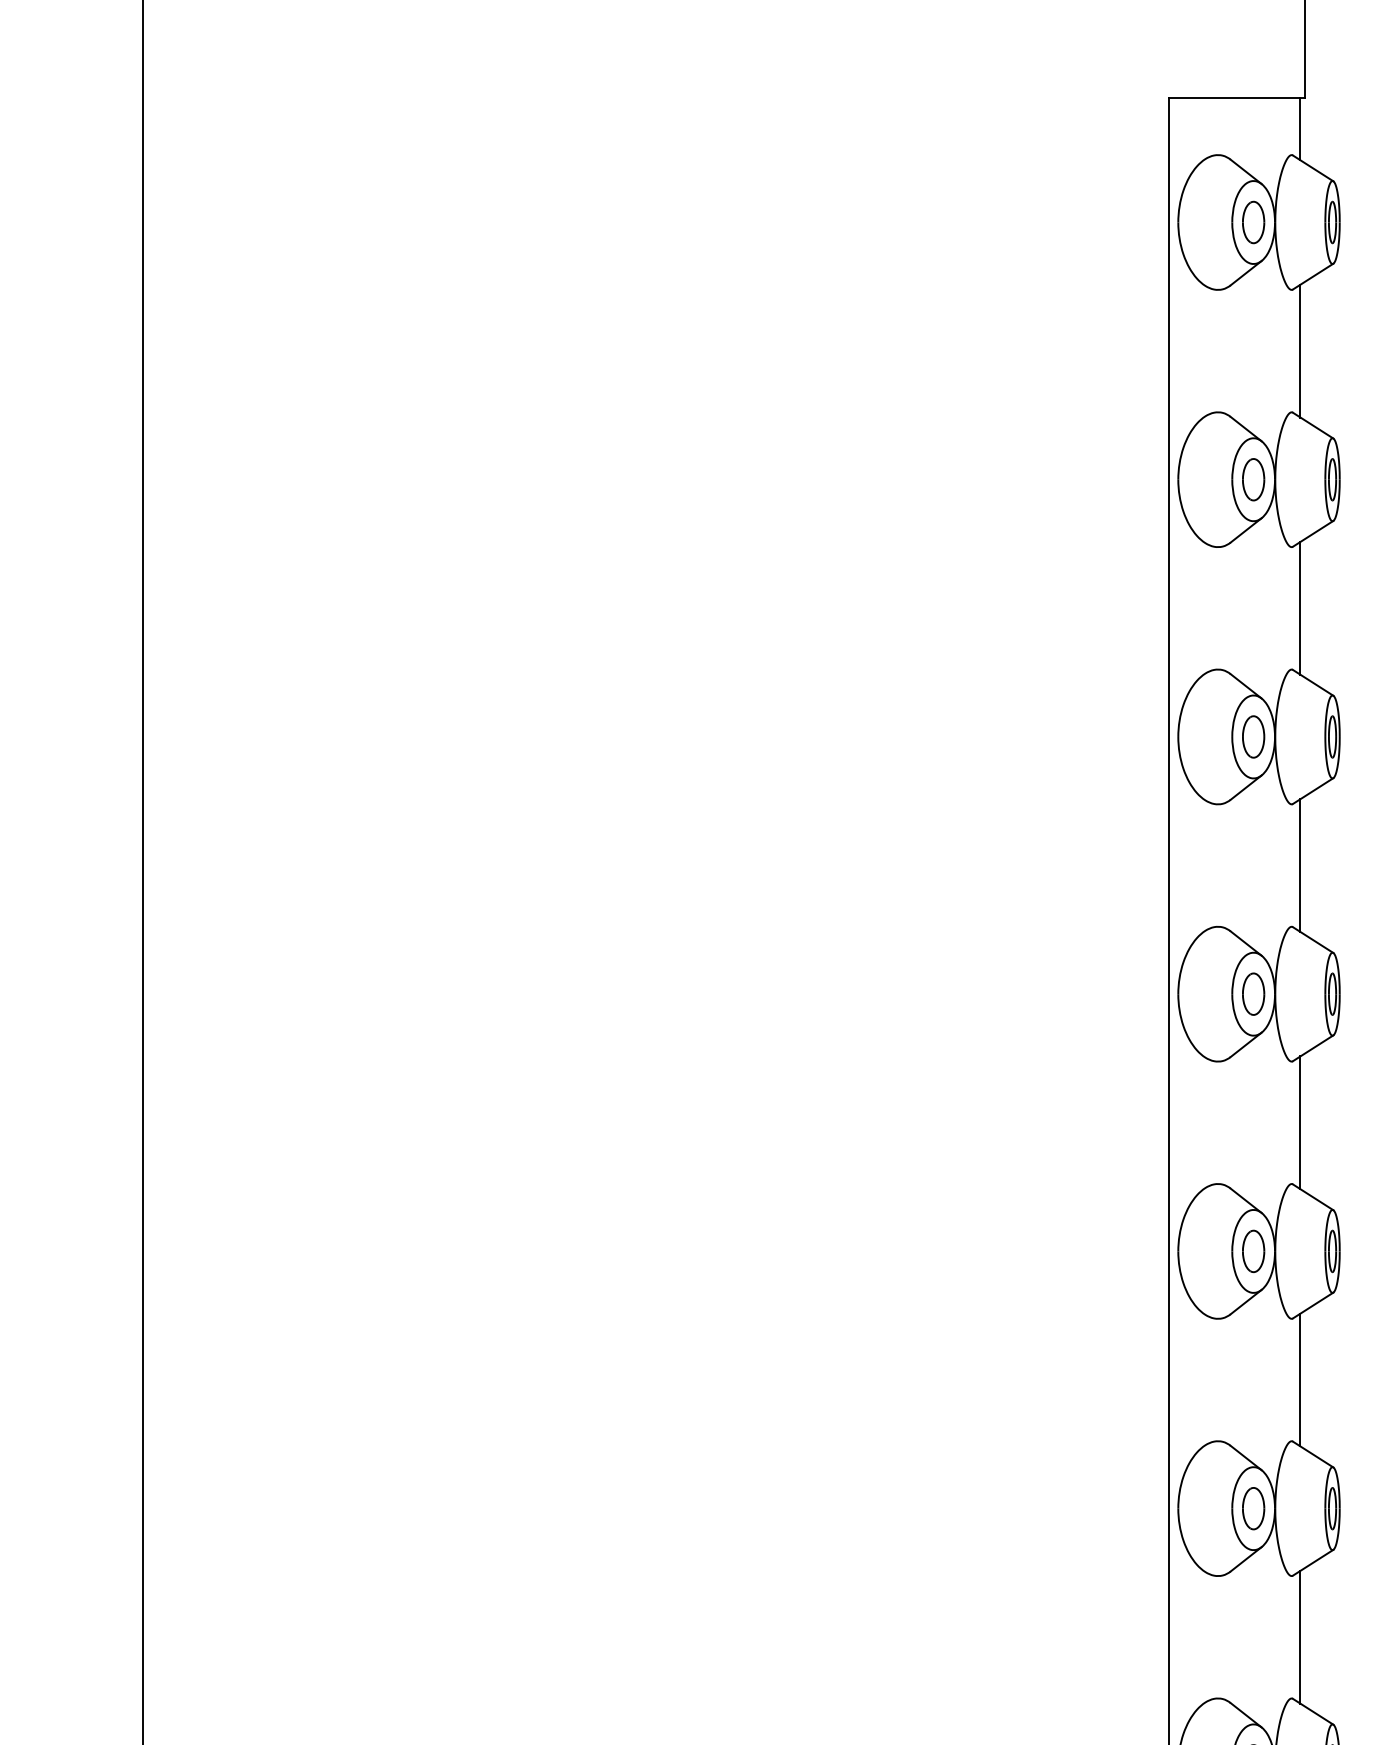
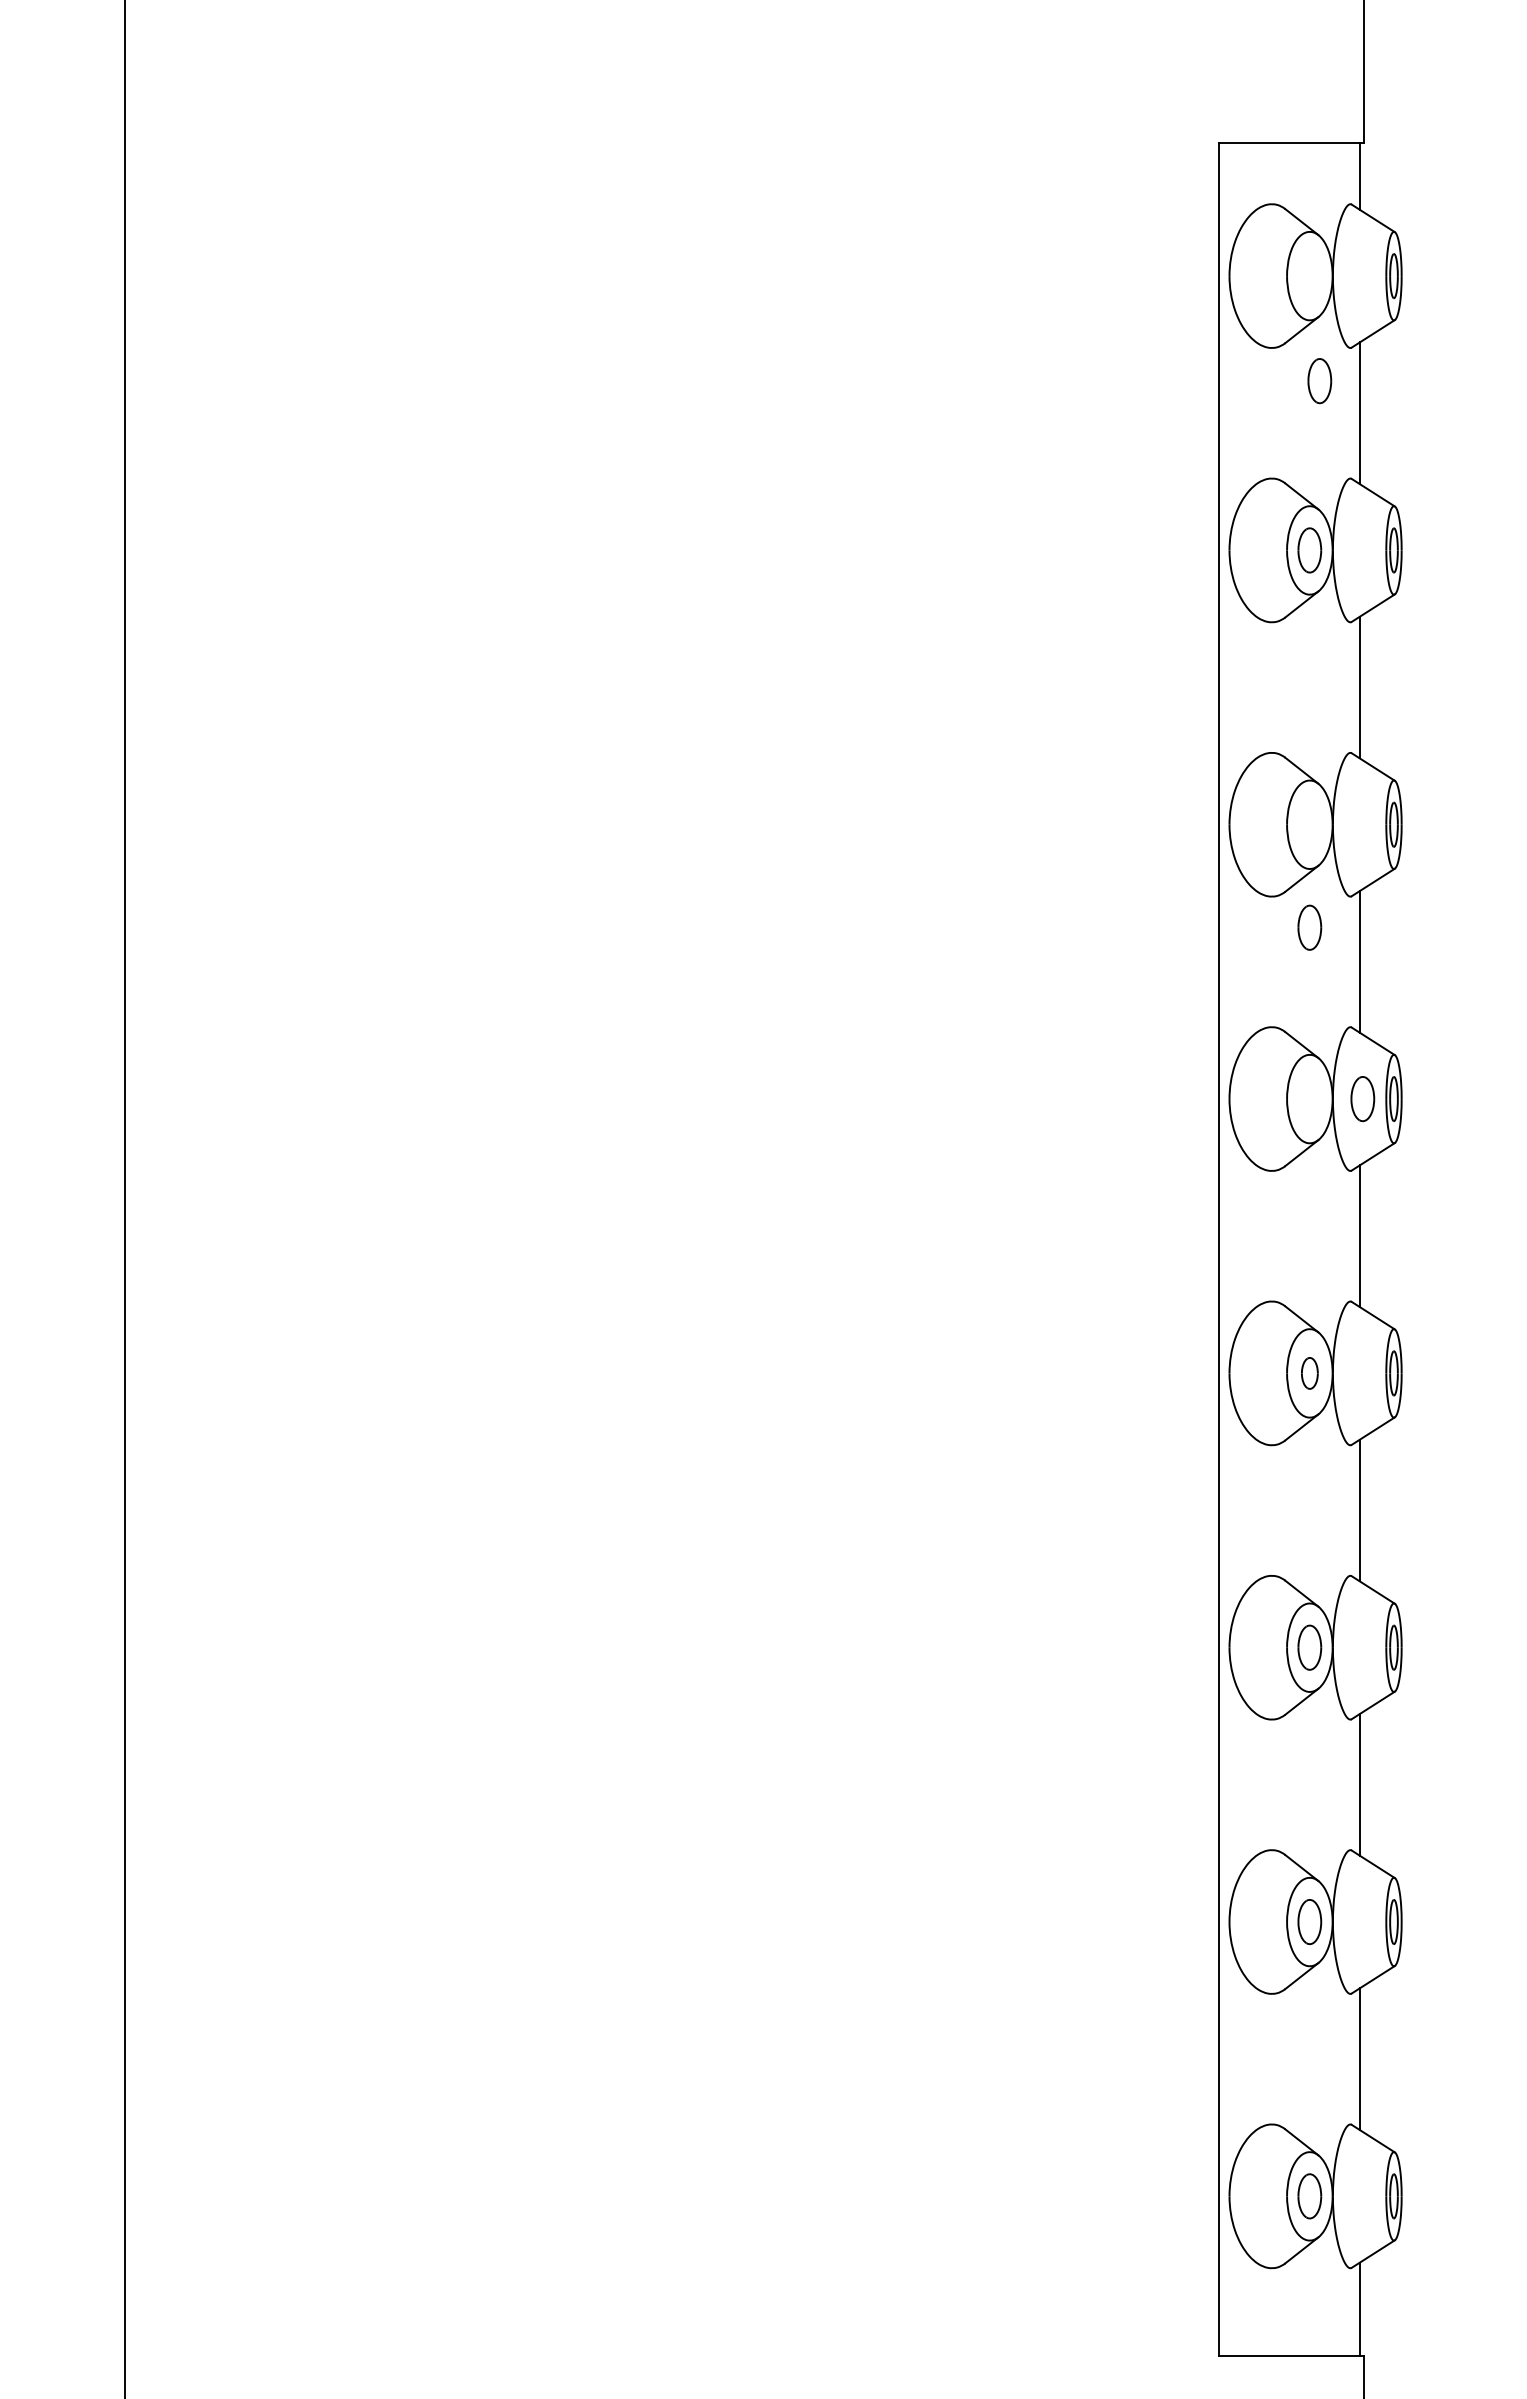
part: (1253, 222) -> (1319, 381), moved
part: (1253, 736) -> (1309, 927), moved
part: (1253, 994) -> (1362, 1099), moved
part: (1253, 1251) -> (1309, 1373), size x0.7

